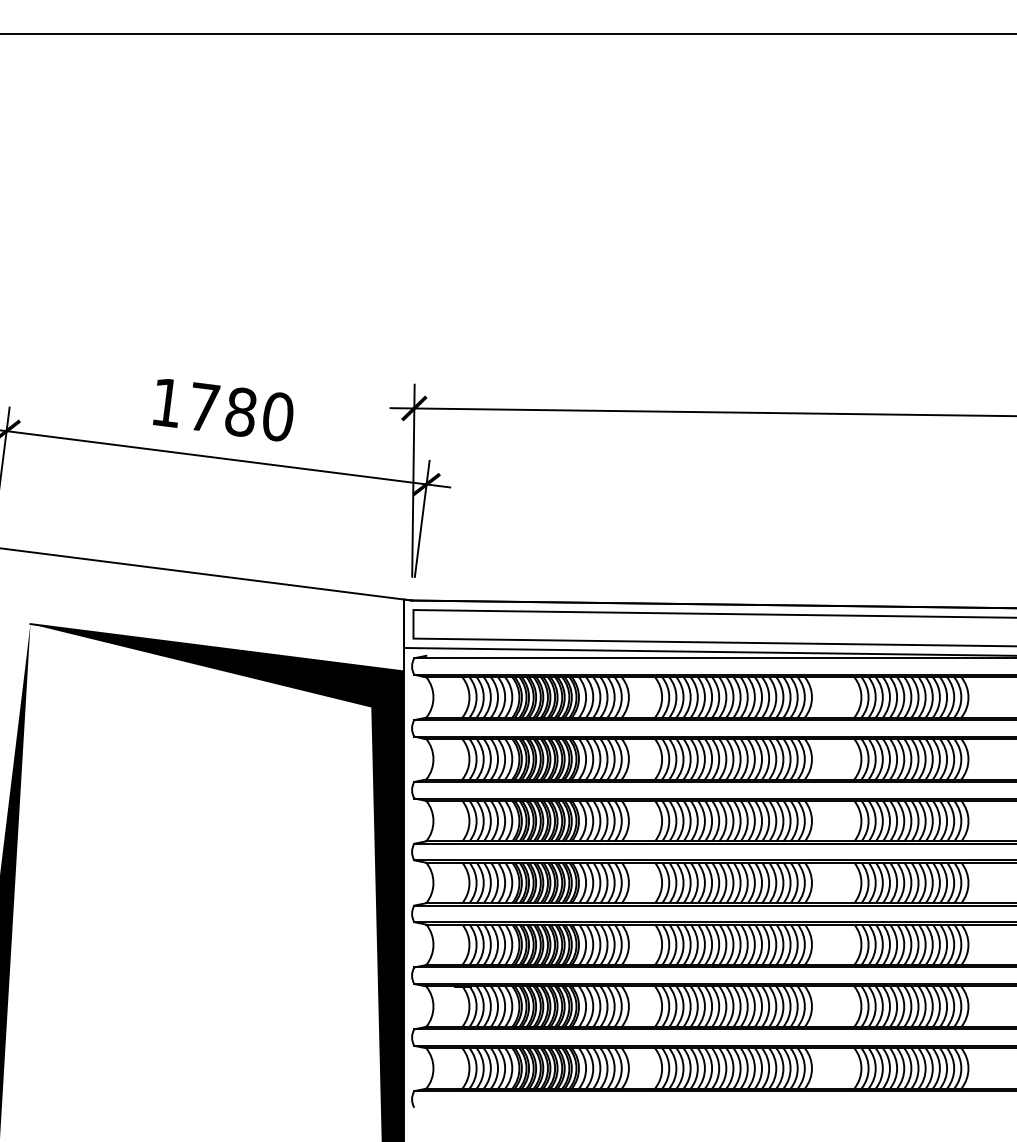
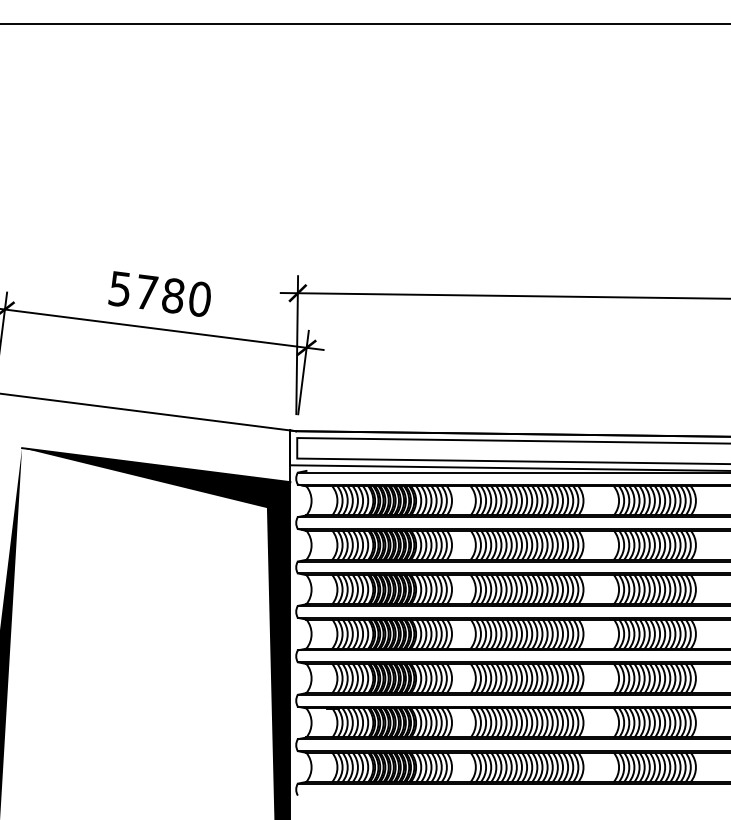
text: (165, 402) -> (119, 288), 1780 -> 5780

